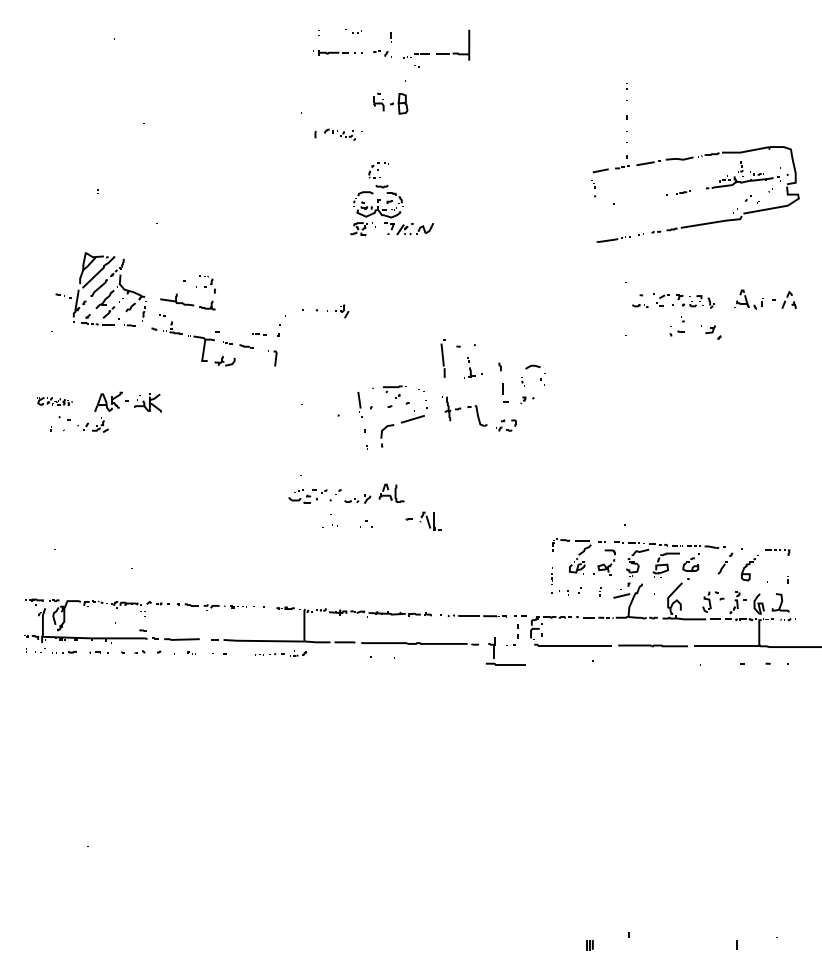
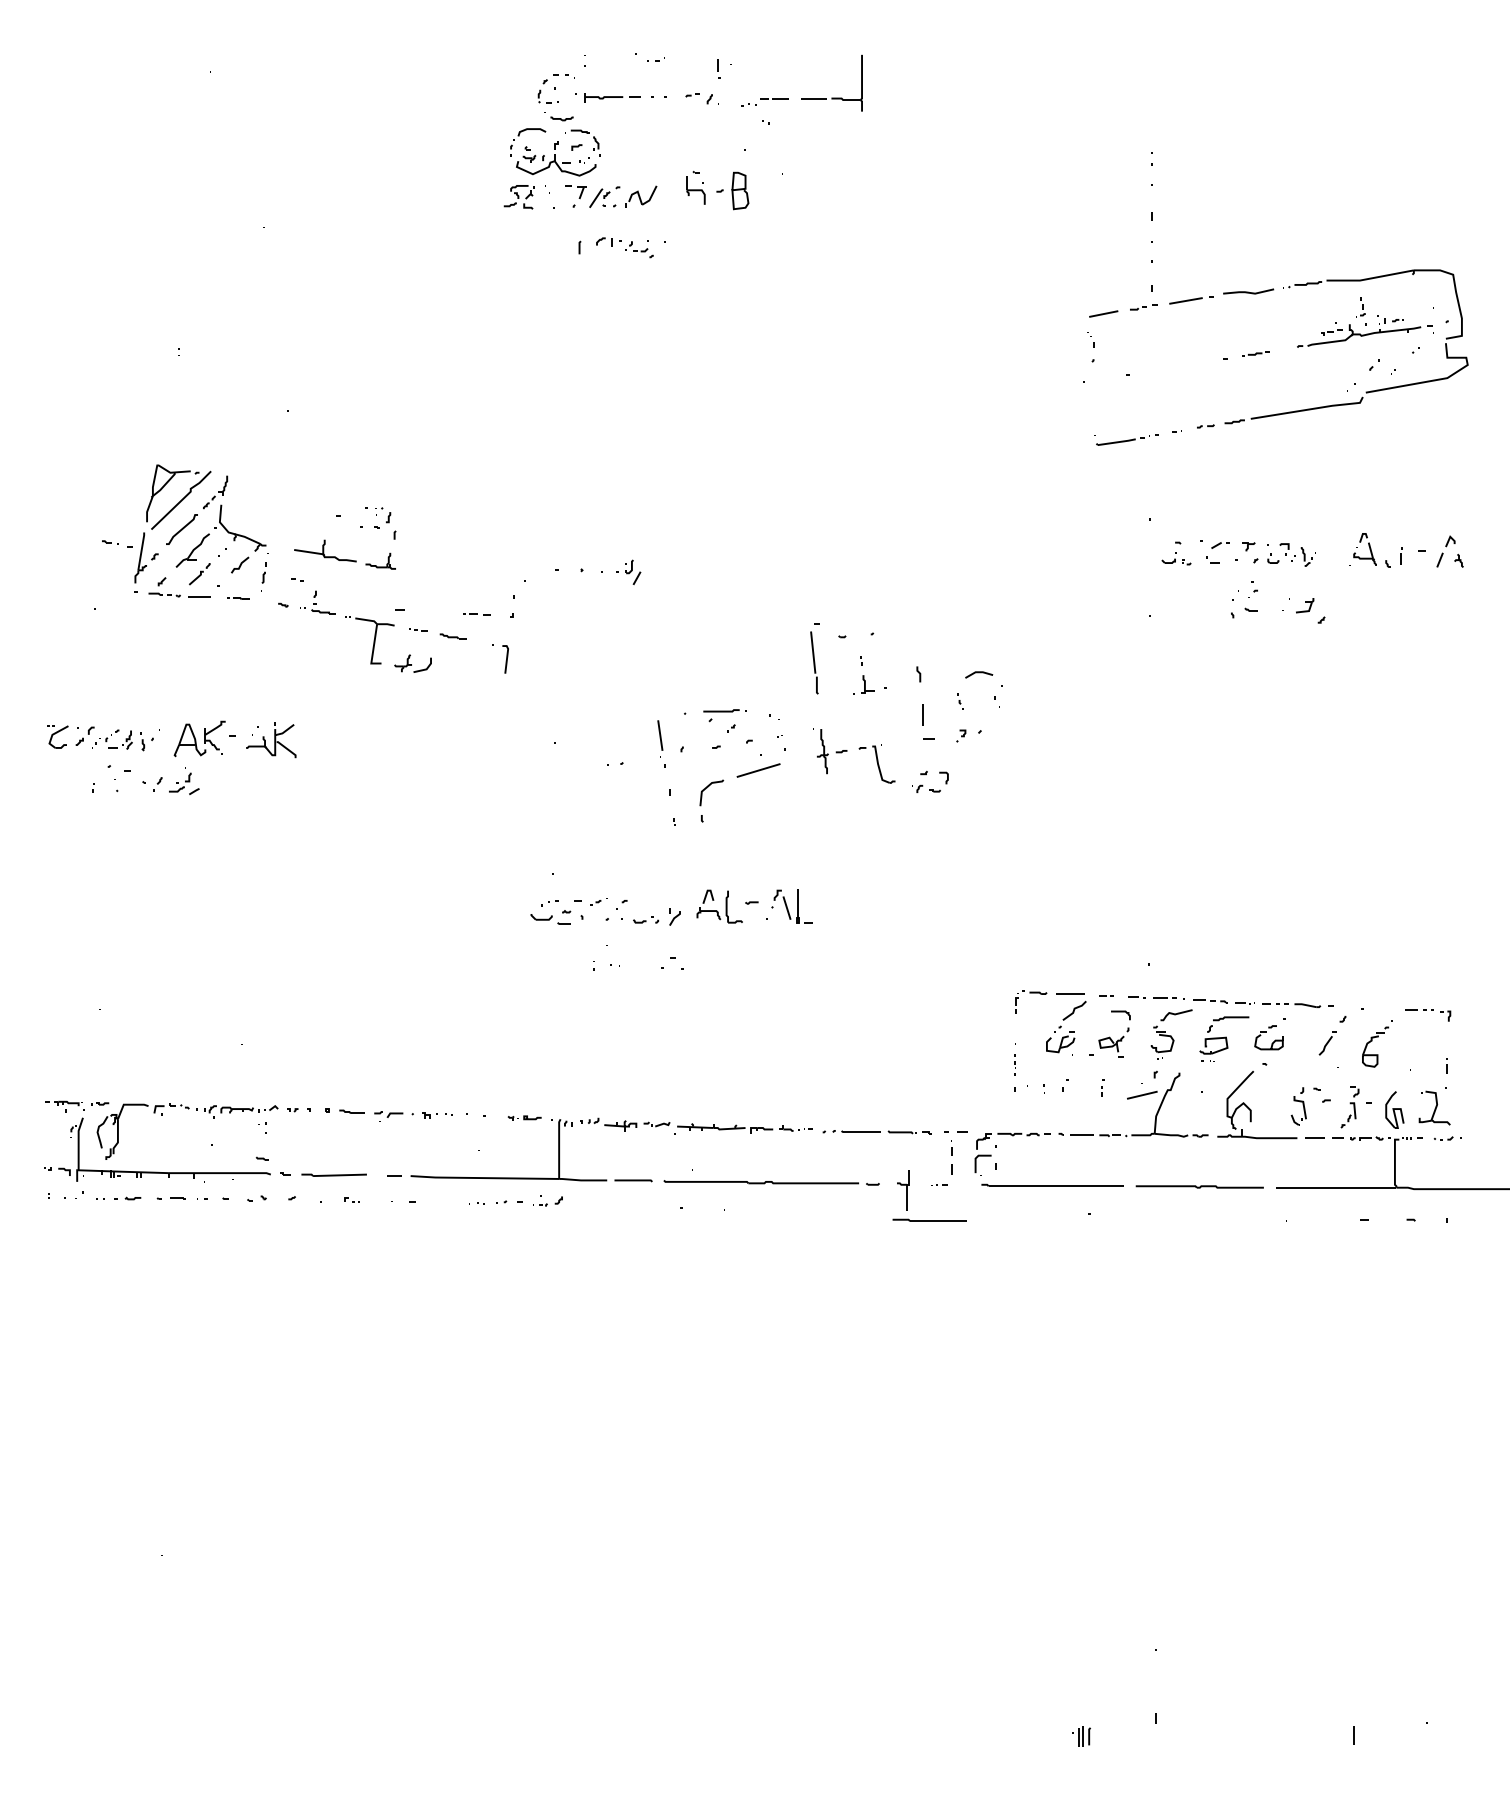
part: (392, 199) -> (581, 142), moved
part: (54, 401) -> (99, 737), size x1.67
part: (423, 520) -> (777, 905), moved
part: (98, 652) -> (180, 1199), size x1.43

